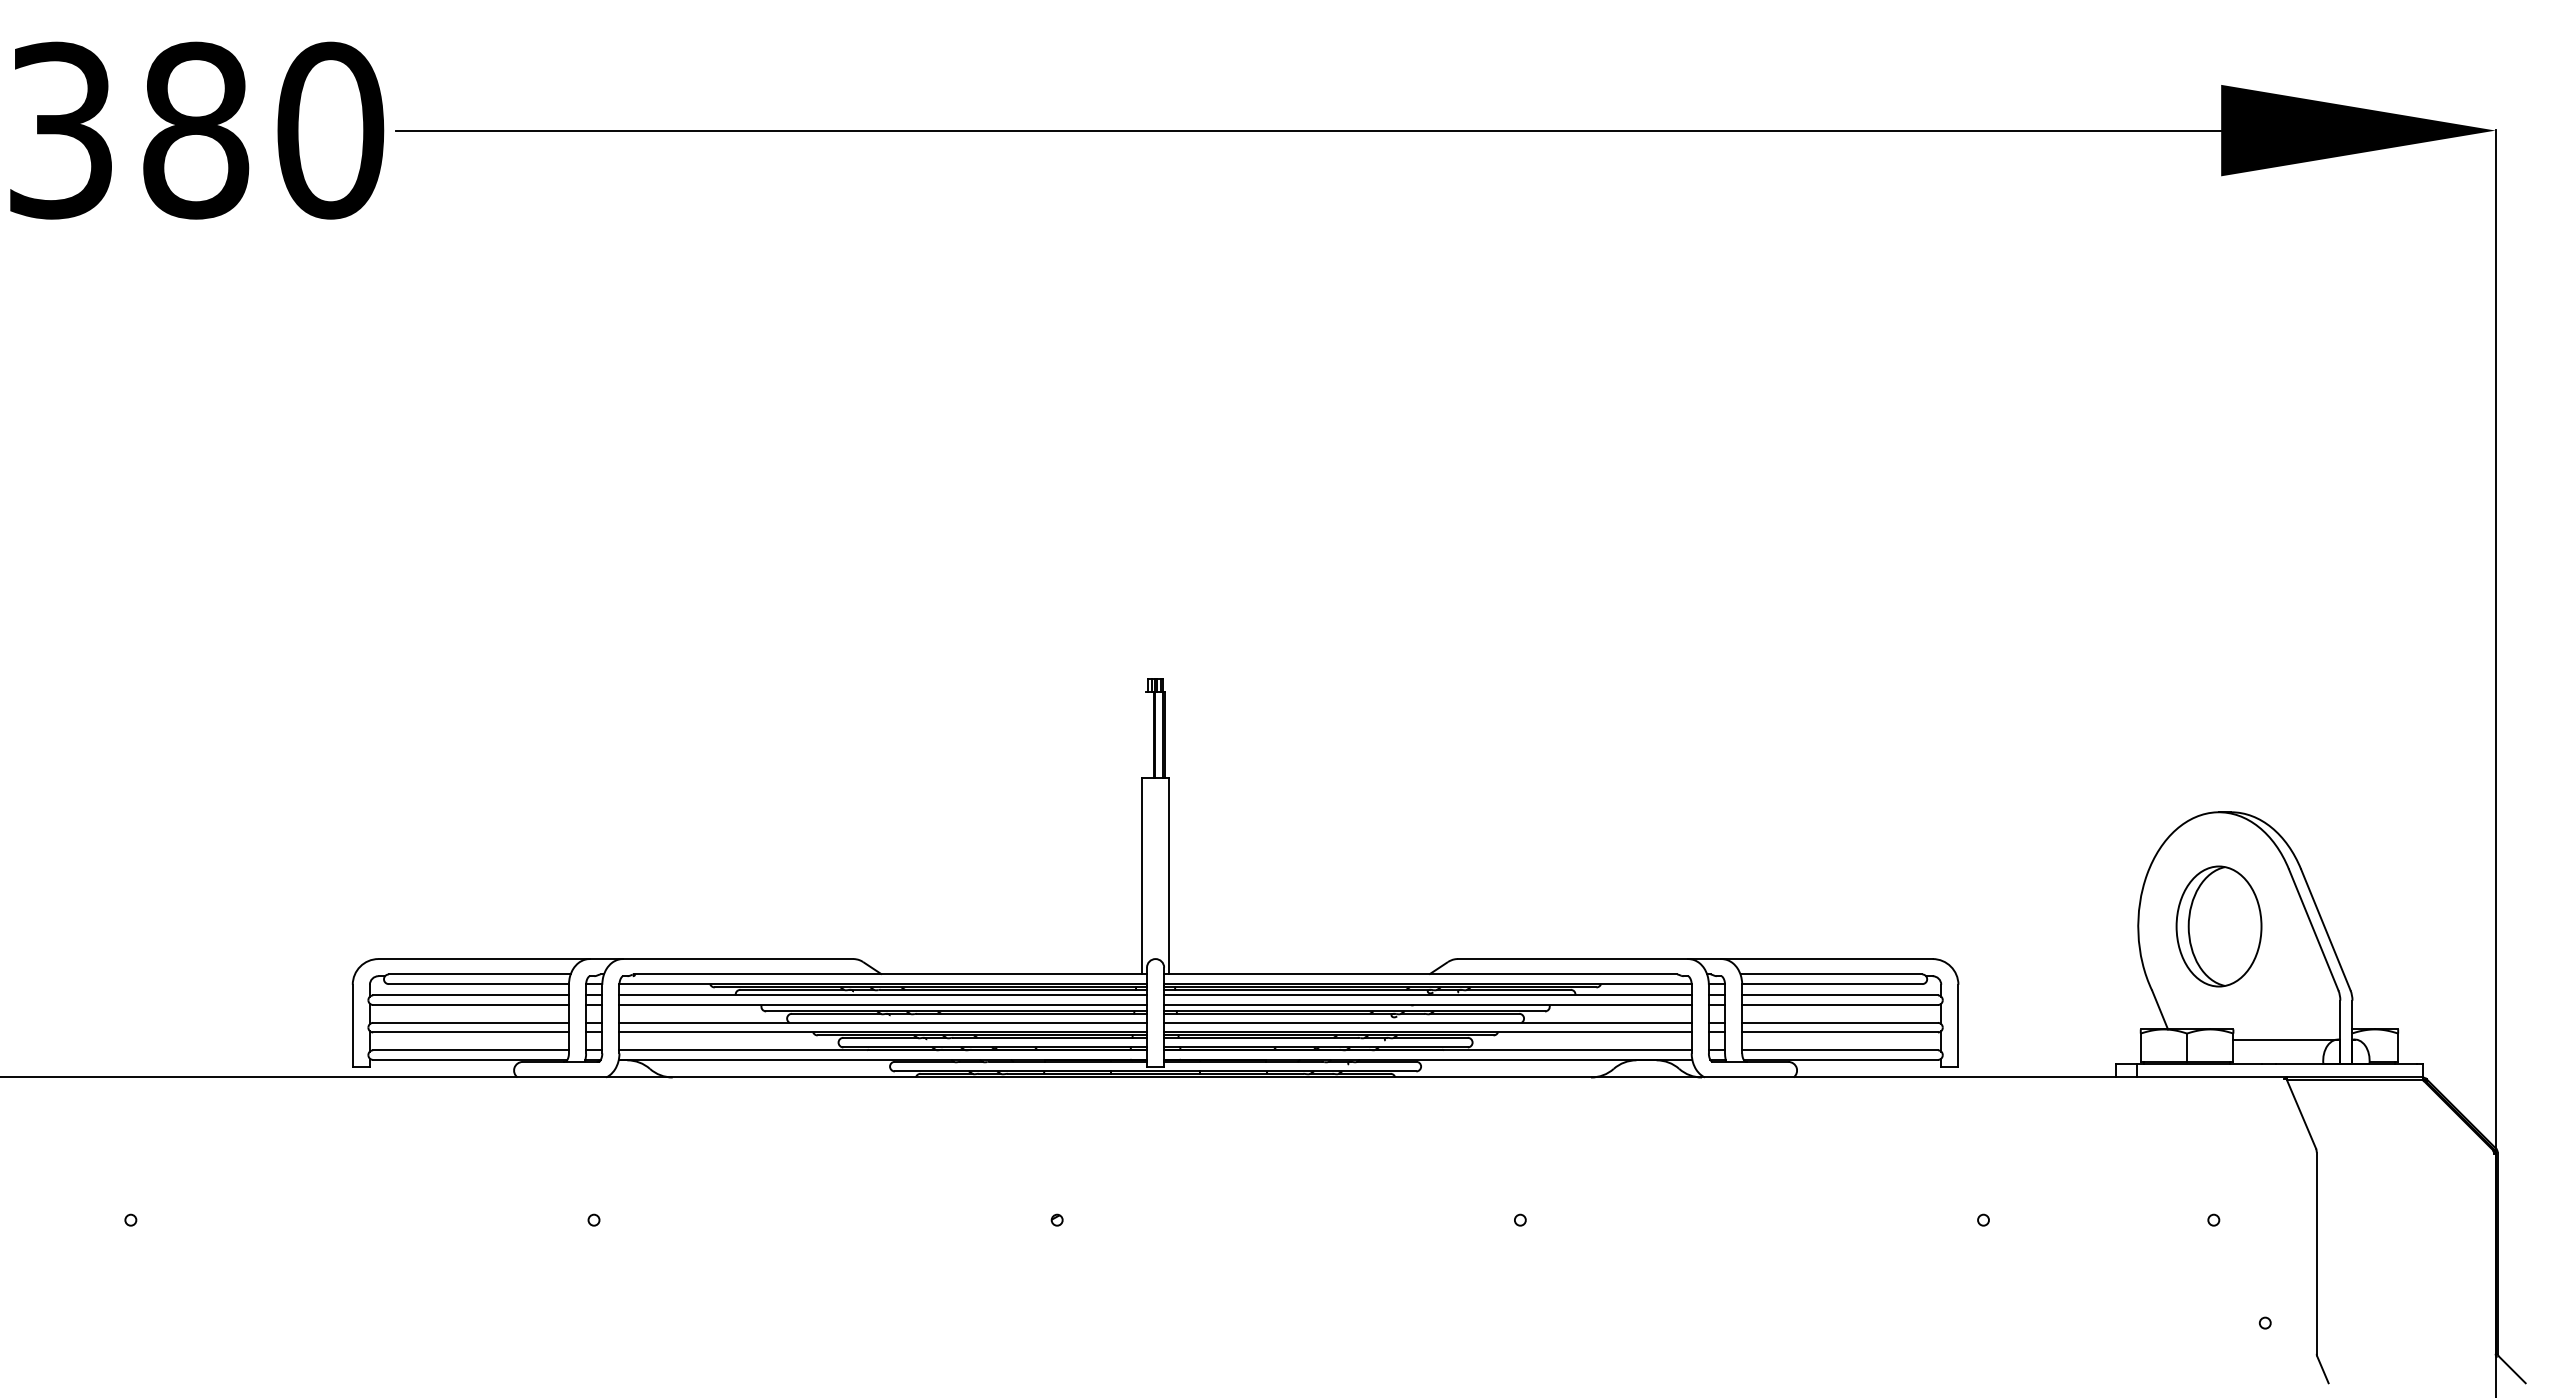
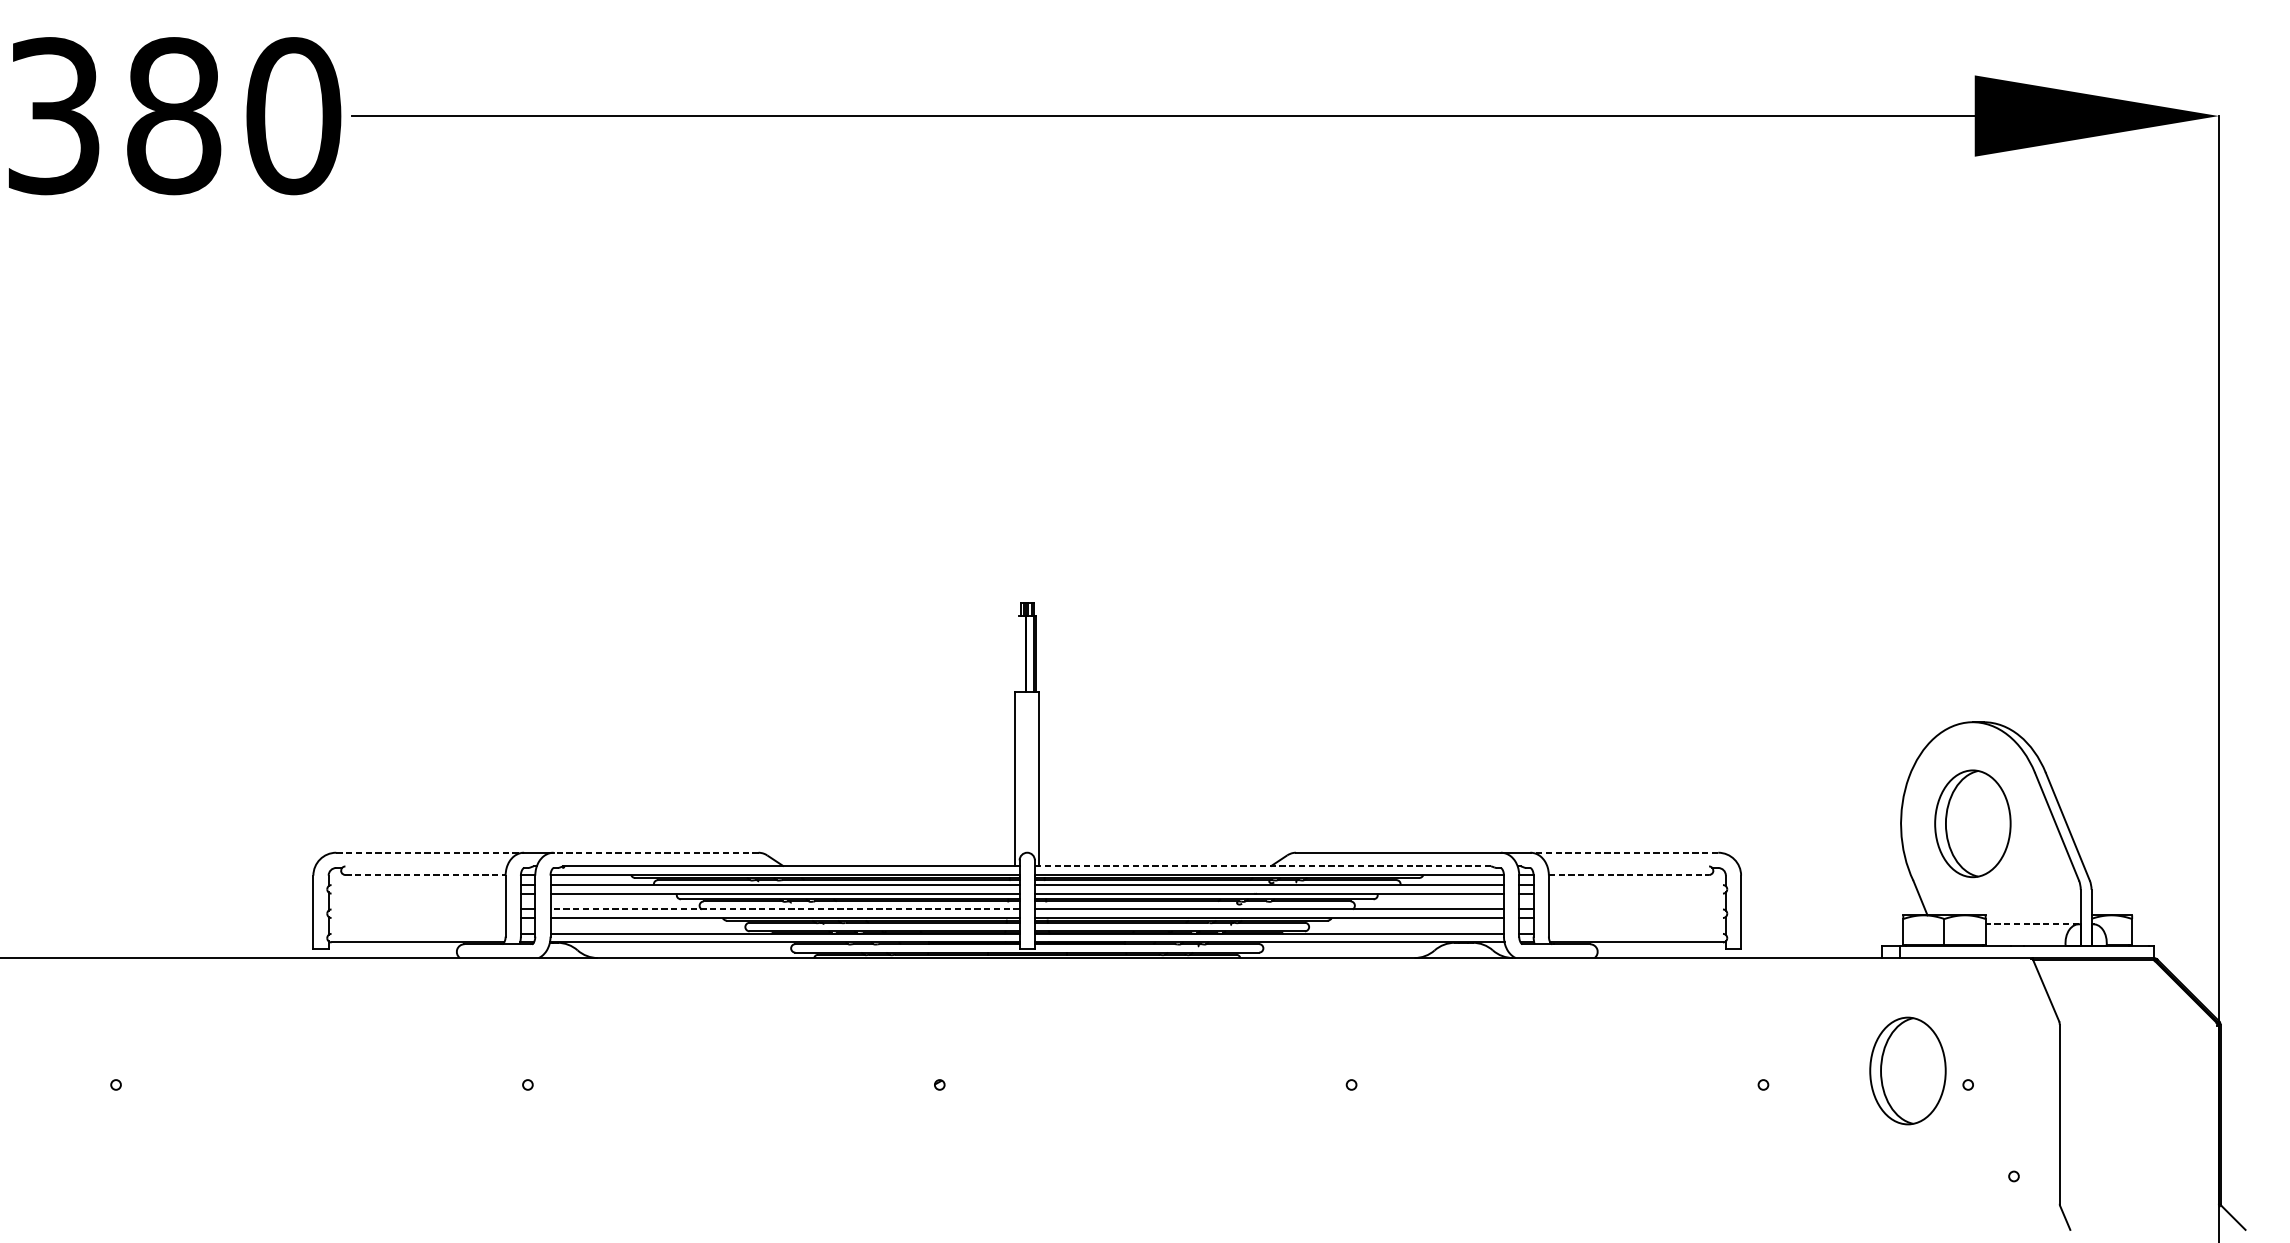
line: (484, 959) -> (430, 853), solid -> dashed
line: (737, 959) -> (655, 853), solid -> dashed
line: (1827, 959) -> (1624, 853), solid -> dashed
line: (479, 974) -> (426, 866), removed
line: (1420, 974) -> (1262, 866), solid -> dashed
line: (1831, 974) -> (1628, 866), removed
line: (479, 984) -> (426, 875), solid -> dashed
line: (1832, 984) -> (1629, 875), solid -> dashed
line: (470, 995) -> (418, 885), removed
line: (1840, 995) -> (1636, 885), removed
line: (470, 1005) -> (418, 894), removed
line: (1840, 1005) -> (1636, 894), removed
line: (470, 1022) -> (418, 909), removed
line: (883, 1022) -> (785, 909), solid -> dashed
line: (1840, 1022) -> (1636, 909), removed
line: (470, 1032) -> (418, 918), removed
line: (1840, 1032) -> (1636, 918), removed
line: (2285, 1039) -> (2031, 924), solid -> dashed
line: (470, 1050) -> (418, 934), removed
line: (1840, 1050) -> (1636, 934), removed
part: (2145, 1204) -> (1907, 1070), added

